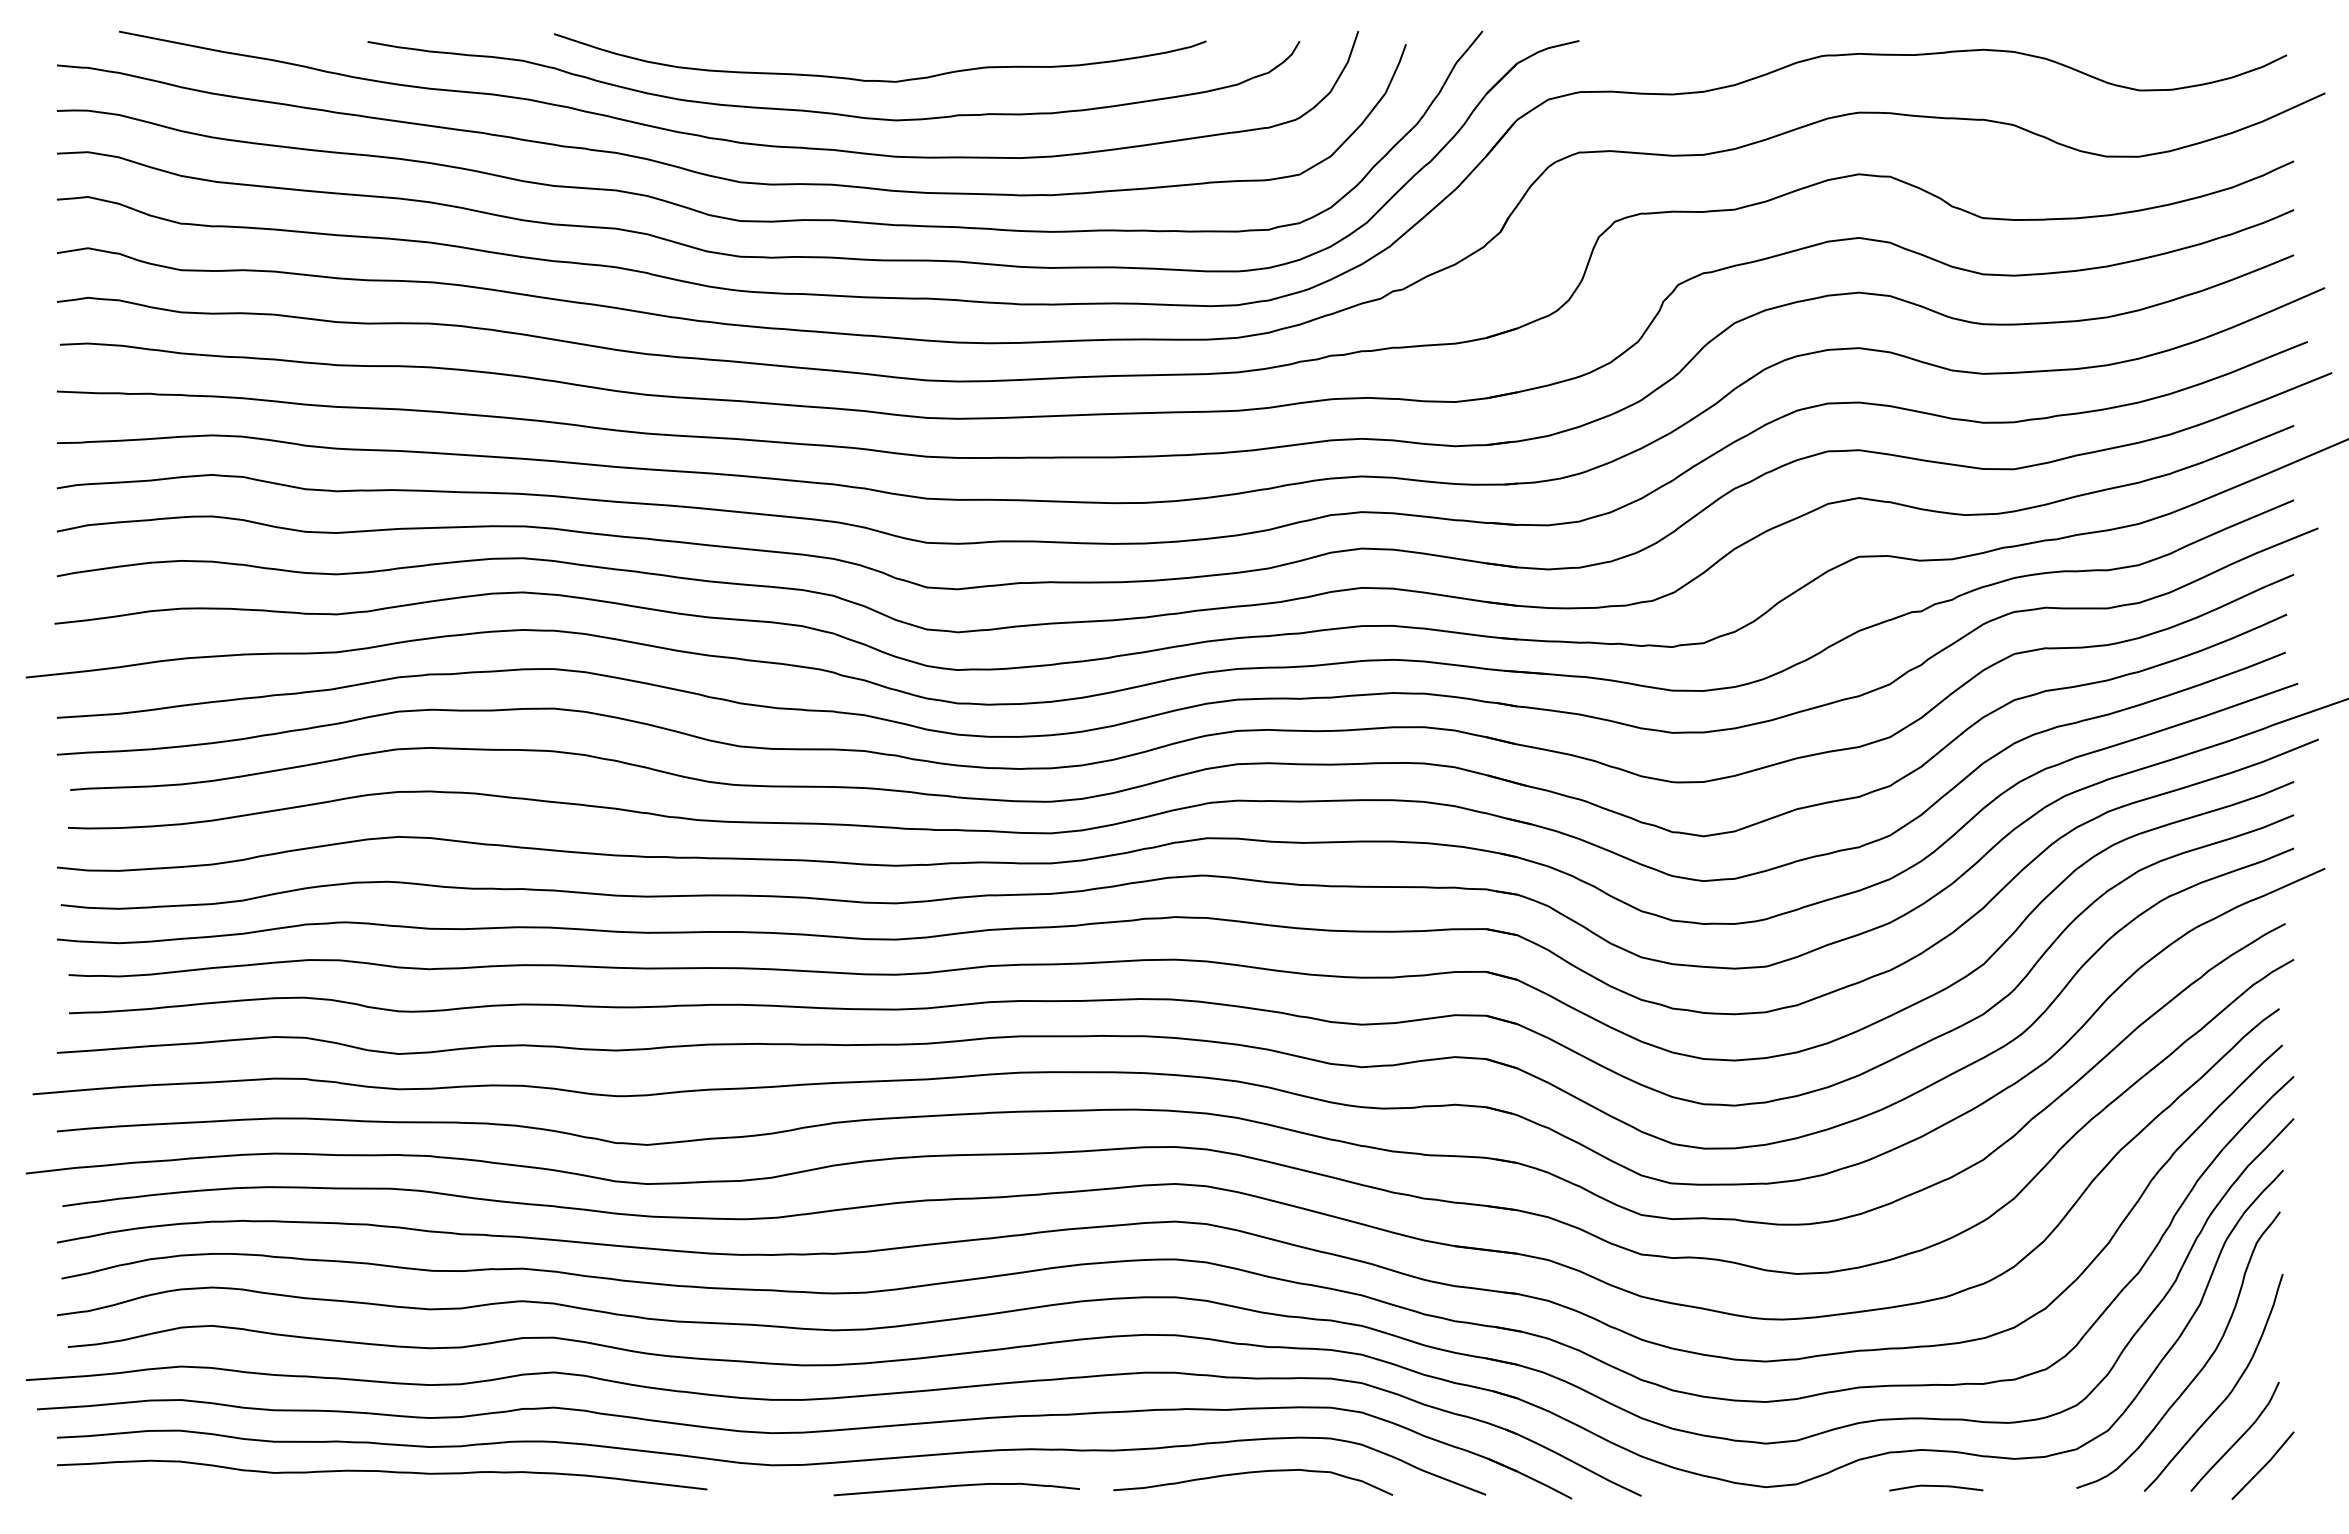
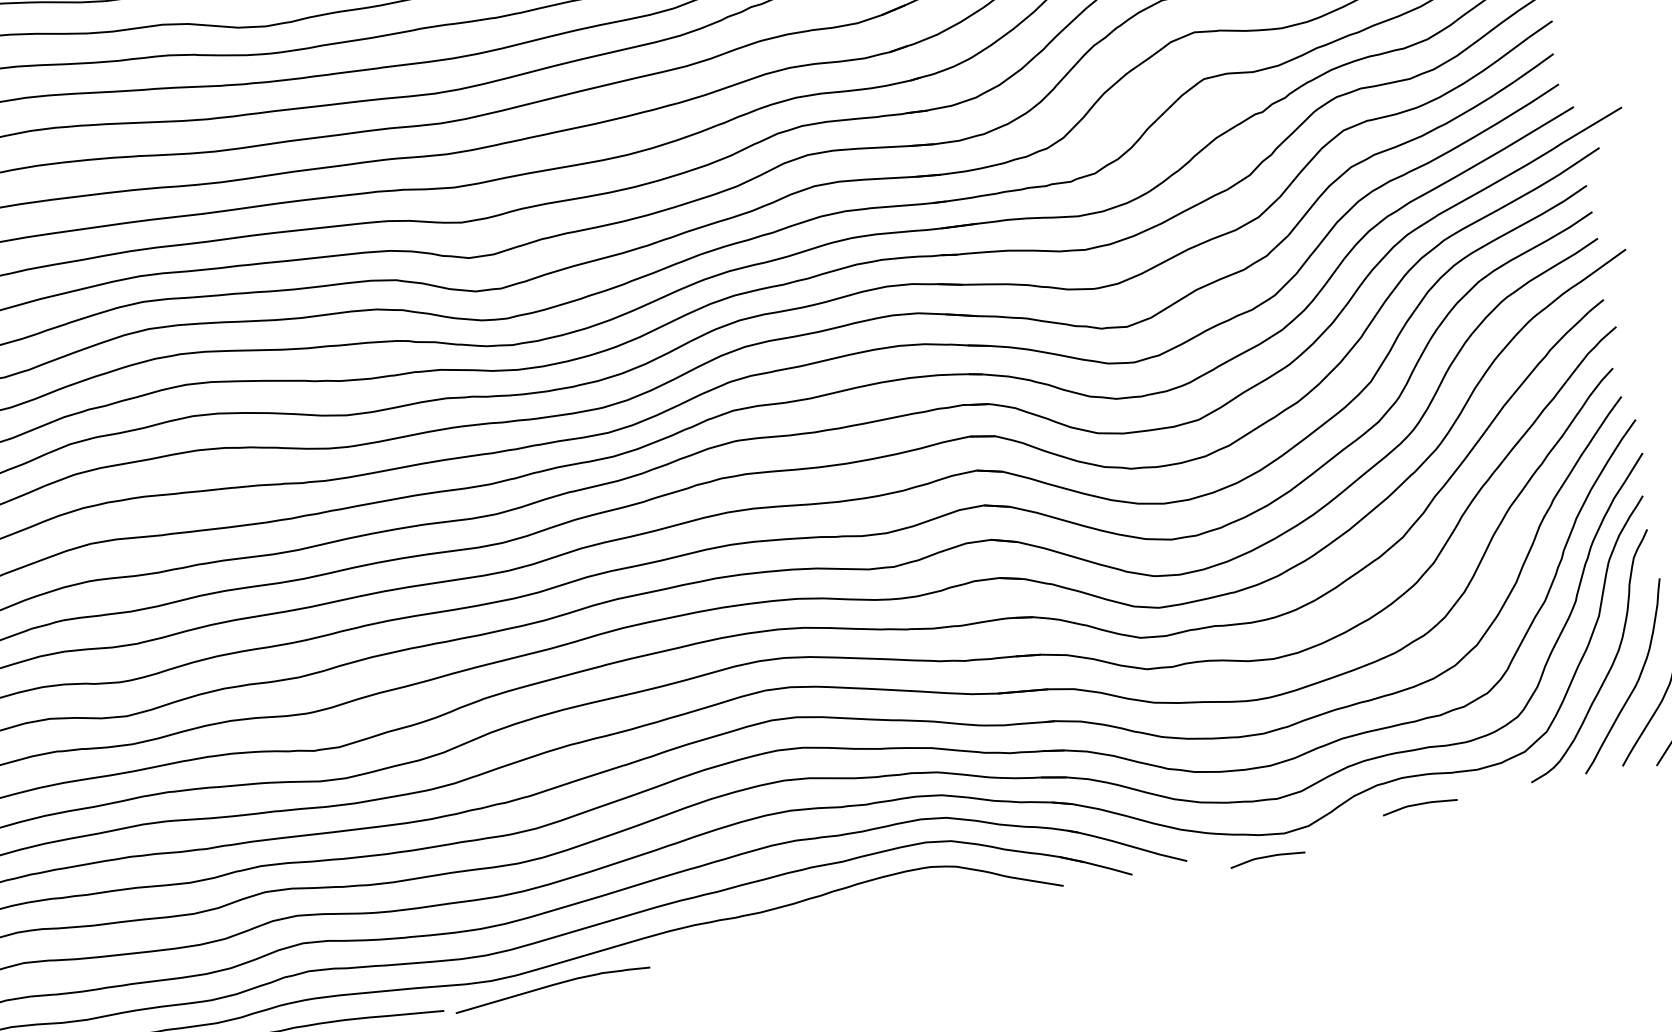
curve: (1252, 1473) -> (874, 907), removed
curve: (956, 1486) -> (551, 985), moved
curve: (1739, 1511) -> (1267, 857), added

